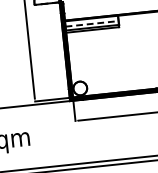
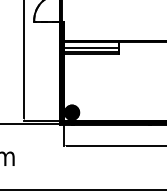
line: (92, 23) -> (91, 47), dashed -> solid
fill: (79, 88) -> (71, 112), added

